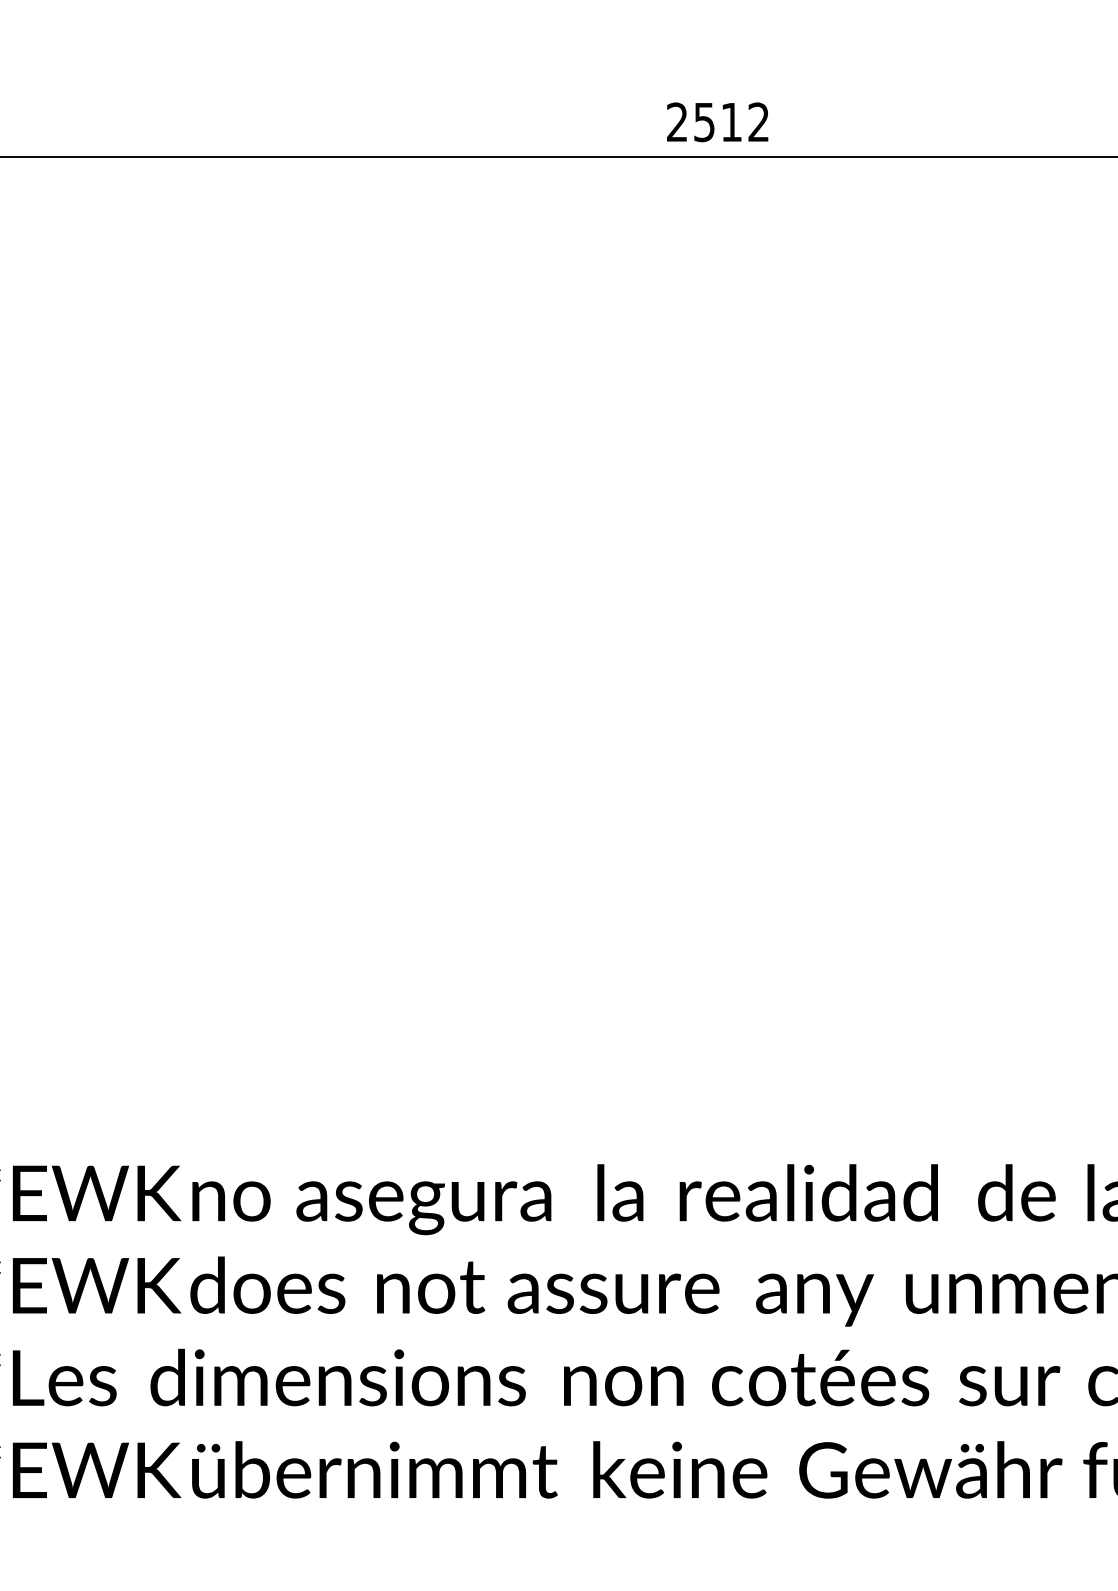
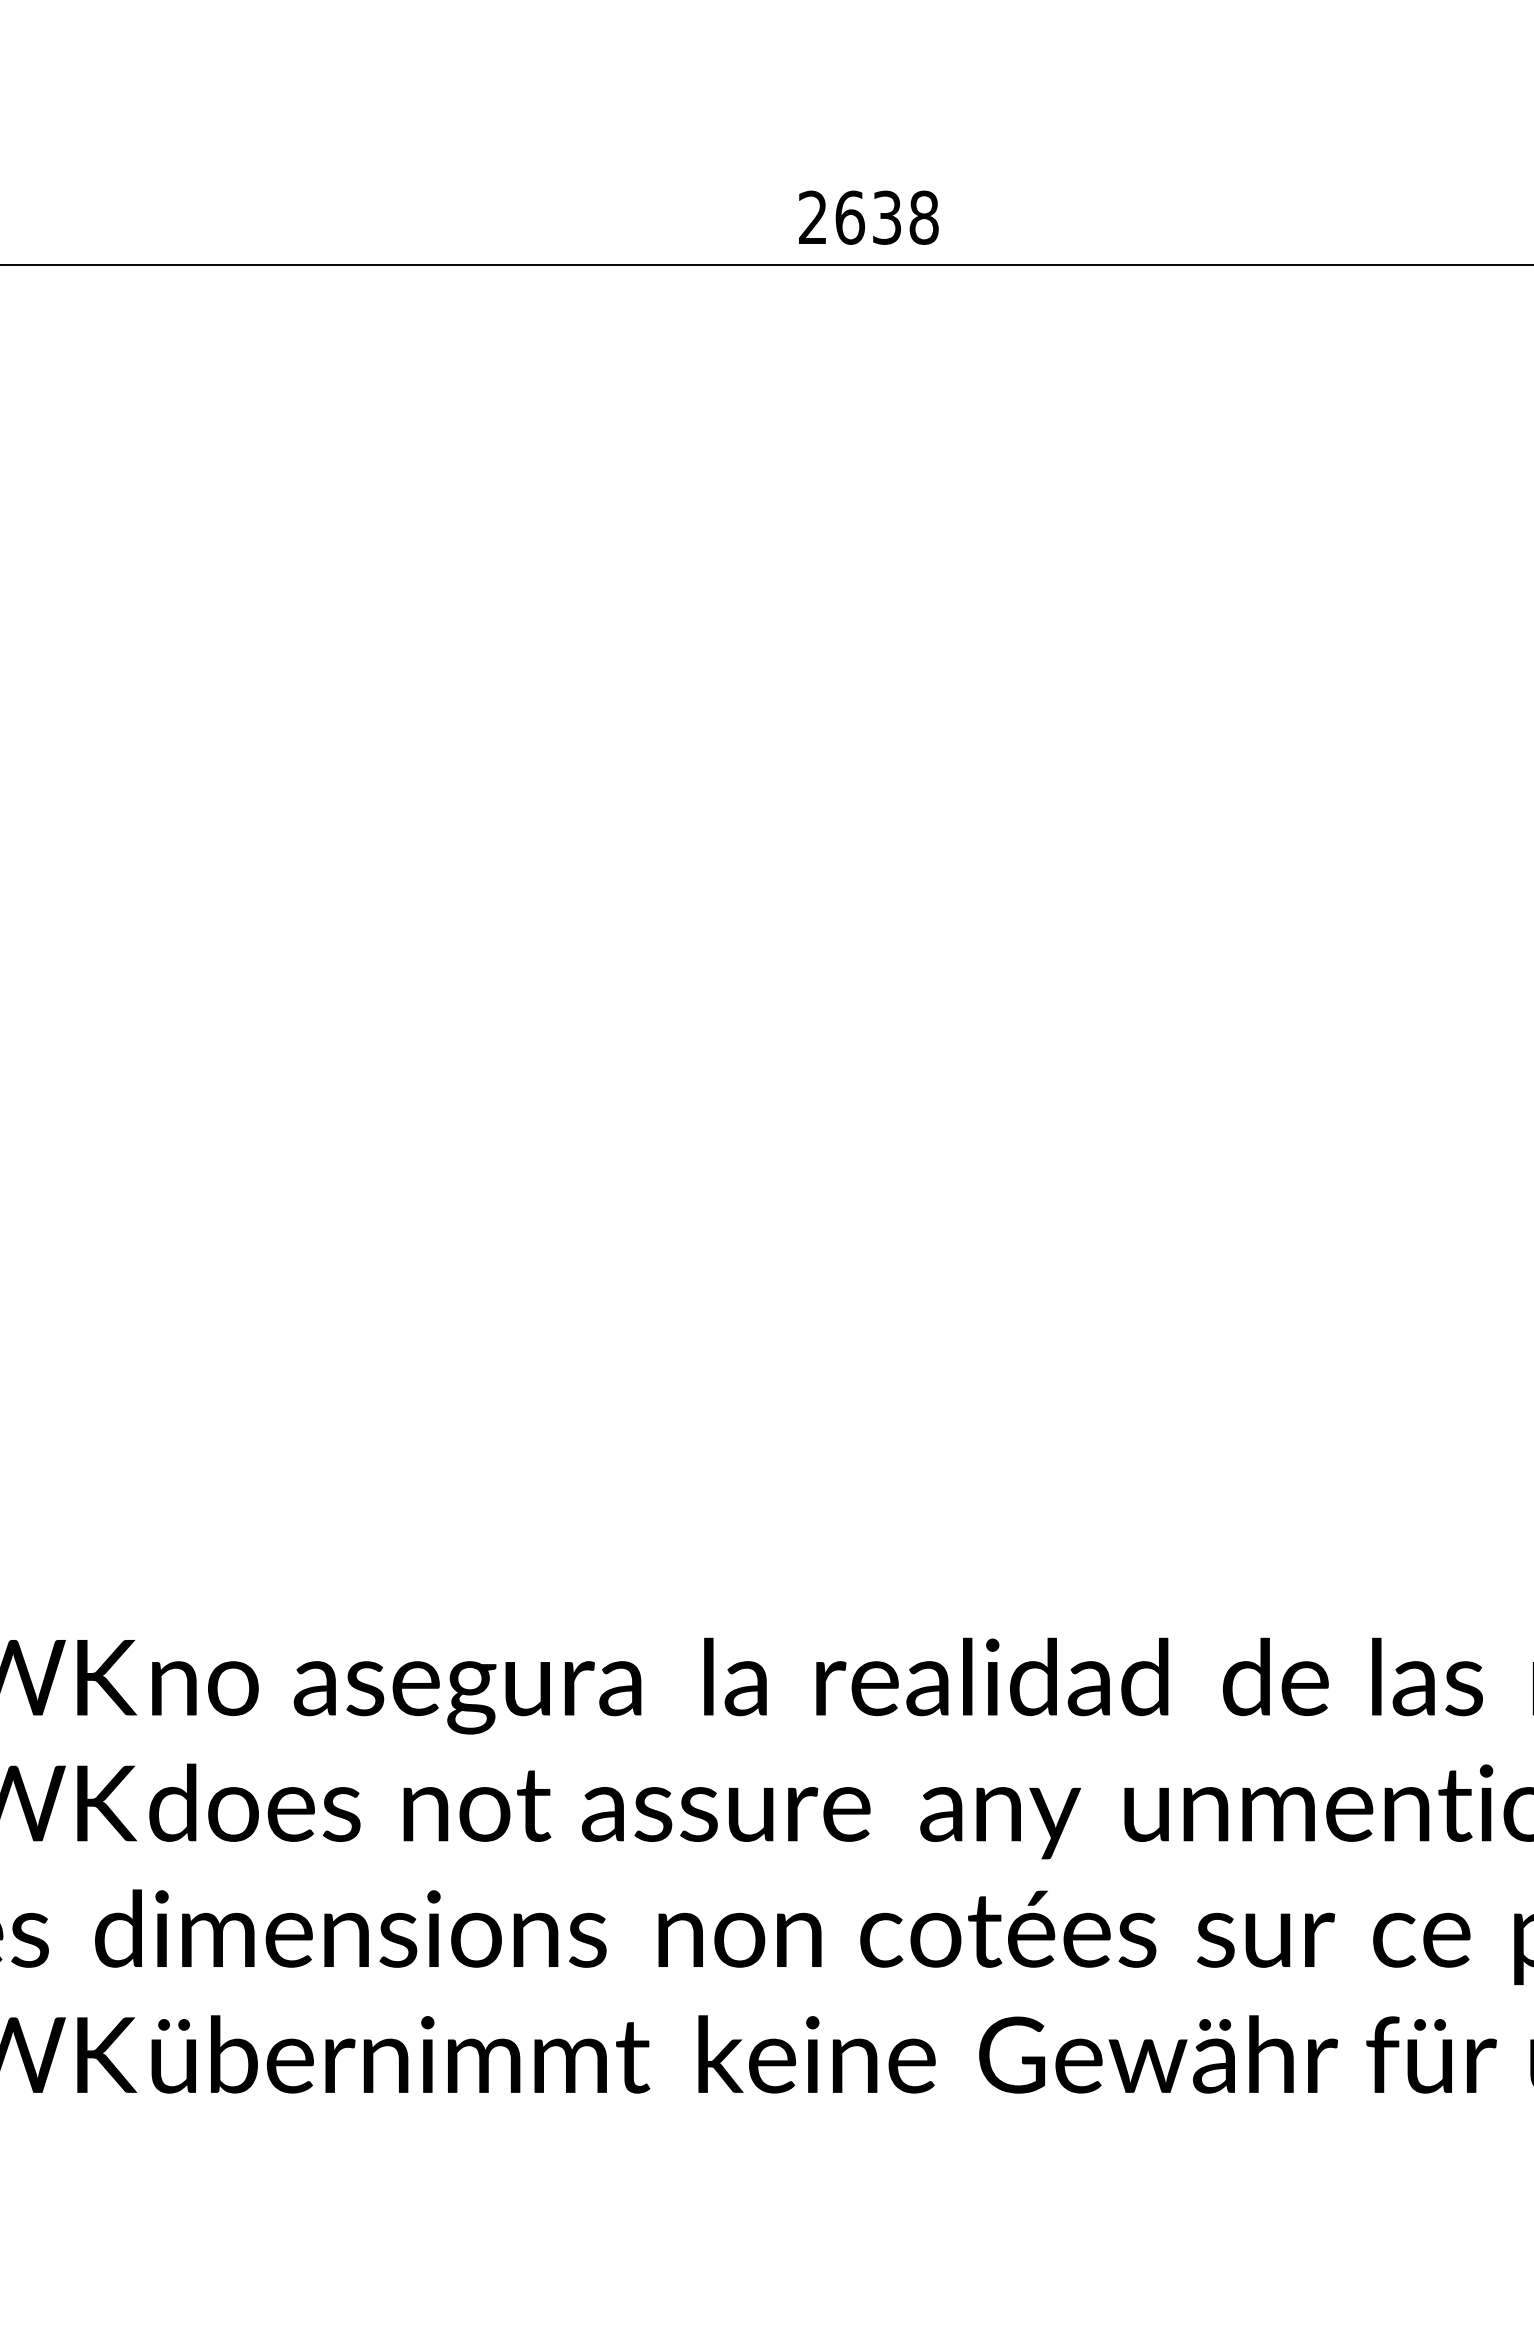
text: (731, 122) -> (886, 217), 2512 -> 2638

